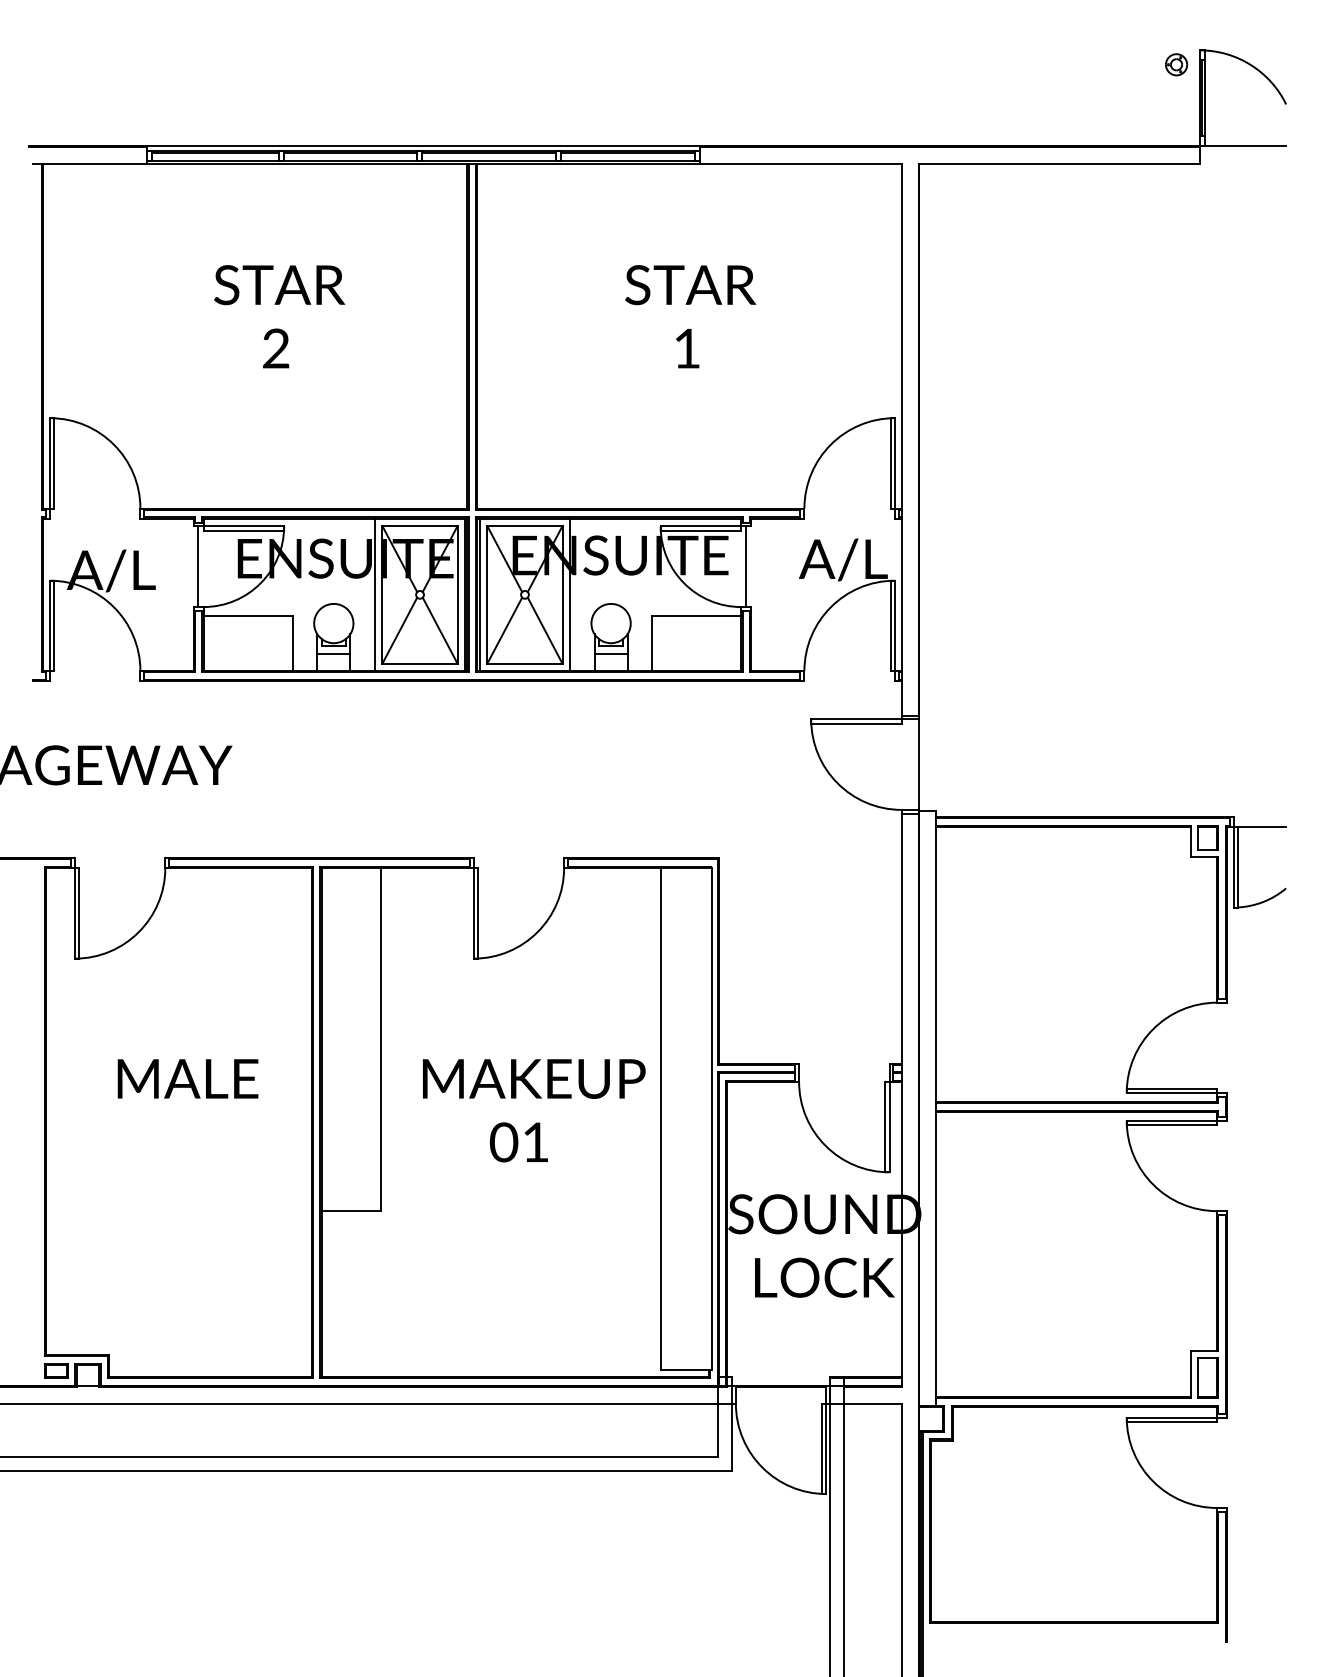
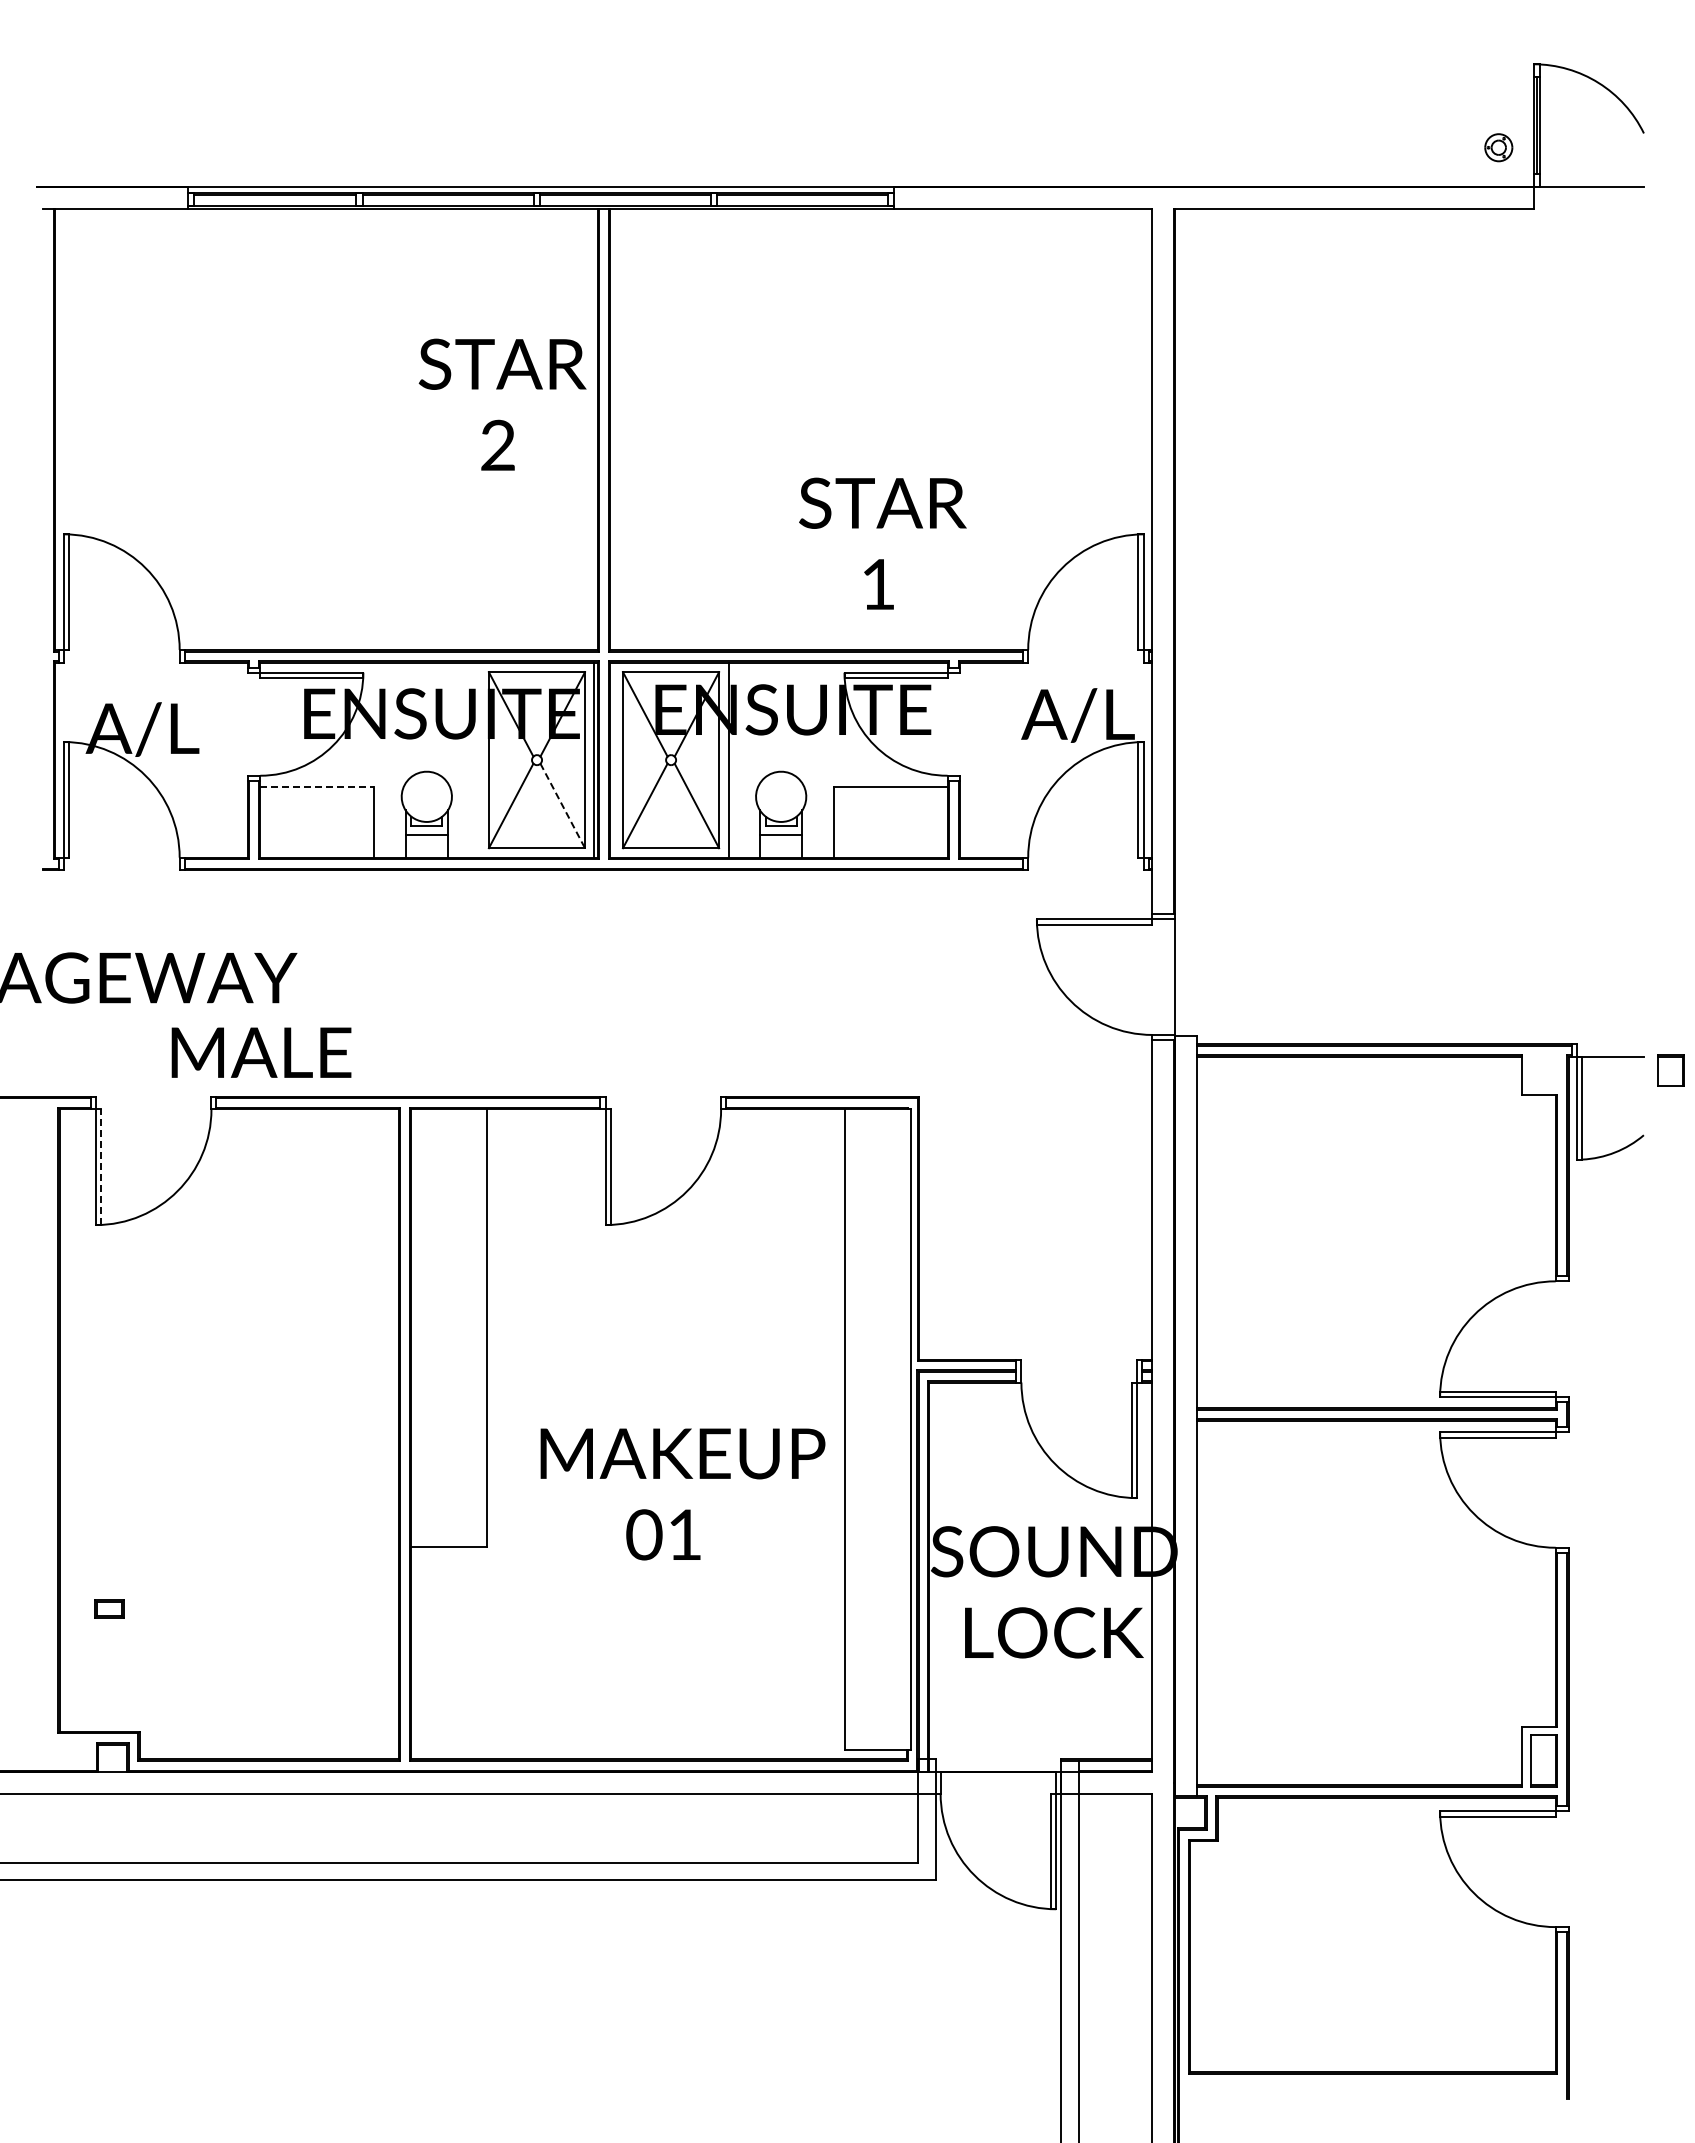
part: (1176, 64) -> (1498, 147), moved
text: (279, 316) -> (502, 404), moved
text: (690, 316) -> (882, 543), moved
line: (197, 566) -> (252, 723), removed
line: (745, 566) -> (953, 723), removed
line: (375, 594) -> (479, 759), removed
line: (479, 594) -> (613, 759), removed
line: (248, 615) -> (317, 786), solid -> dashed
line: (439, 630) -> (562, 805), solid -> dashed
part: (1207, 837) -> (1670, 1070), moved
line: (79, 913) -> (101, 1167), solid -> dashed
text: (188, 1078) -> (261, 1052), moved
text: (533, 1110) -> (682, 1494), moved
part: (56, 1370) -> (109, 1608), moved

